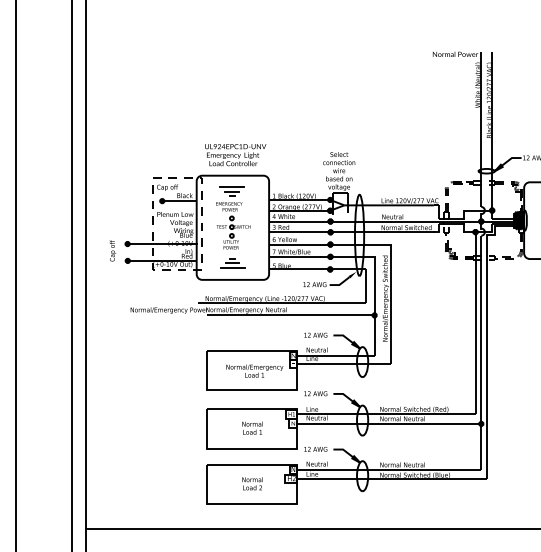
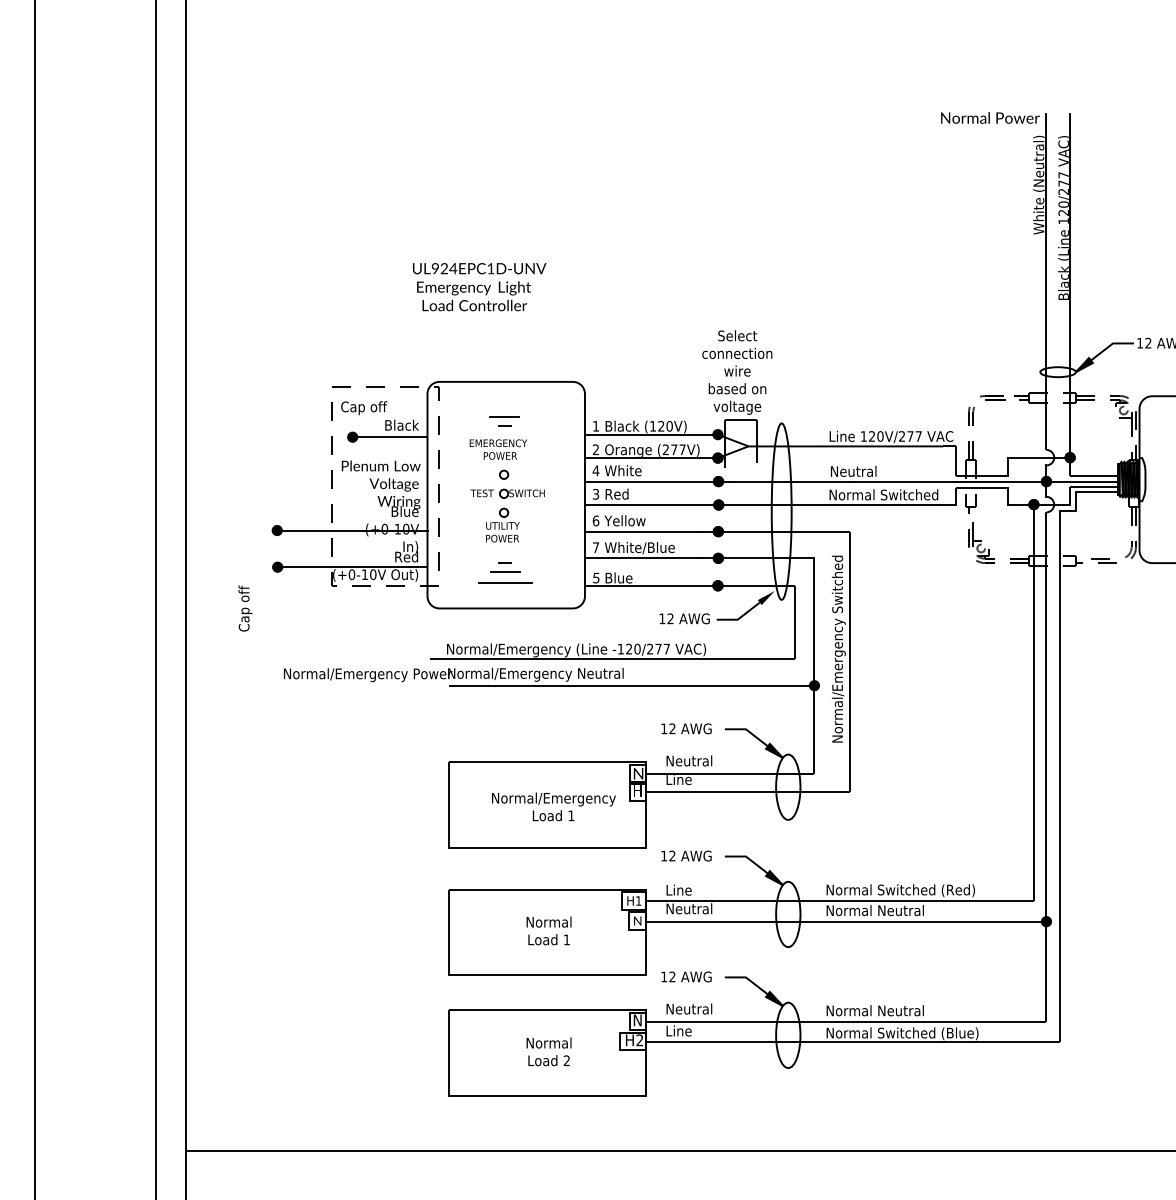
text: (235, 155) -> (479, 287), moved
line: (231, 186) -> (503, 405), removed
text: (112, 250) -> (244, 607), moved

